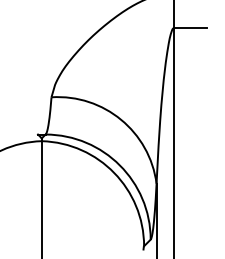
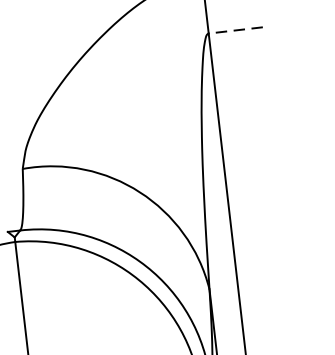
line: (190, 28) -> (235, 31), solid -> dashed

